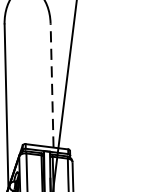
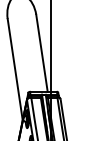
line: (51, 85) -> (41, 53), dashed -> solid

